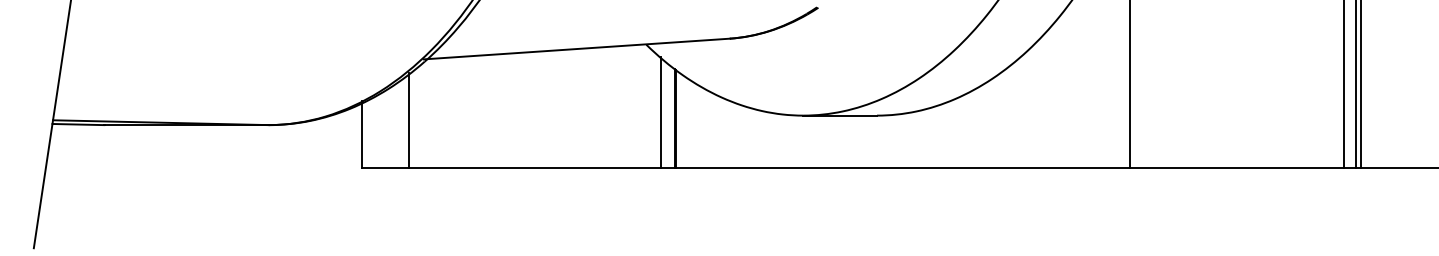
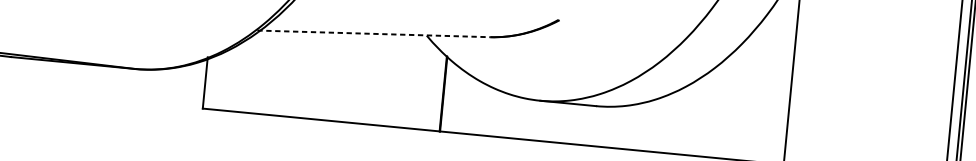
line: (577, 49) -> (374, 34), solid -> dashed
line: (661, 112) -> (433, 88), removed
line: (409, 120) -> (242, 75), removed

